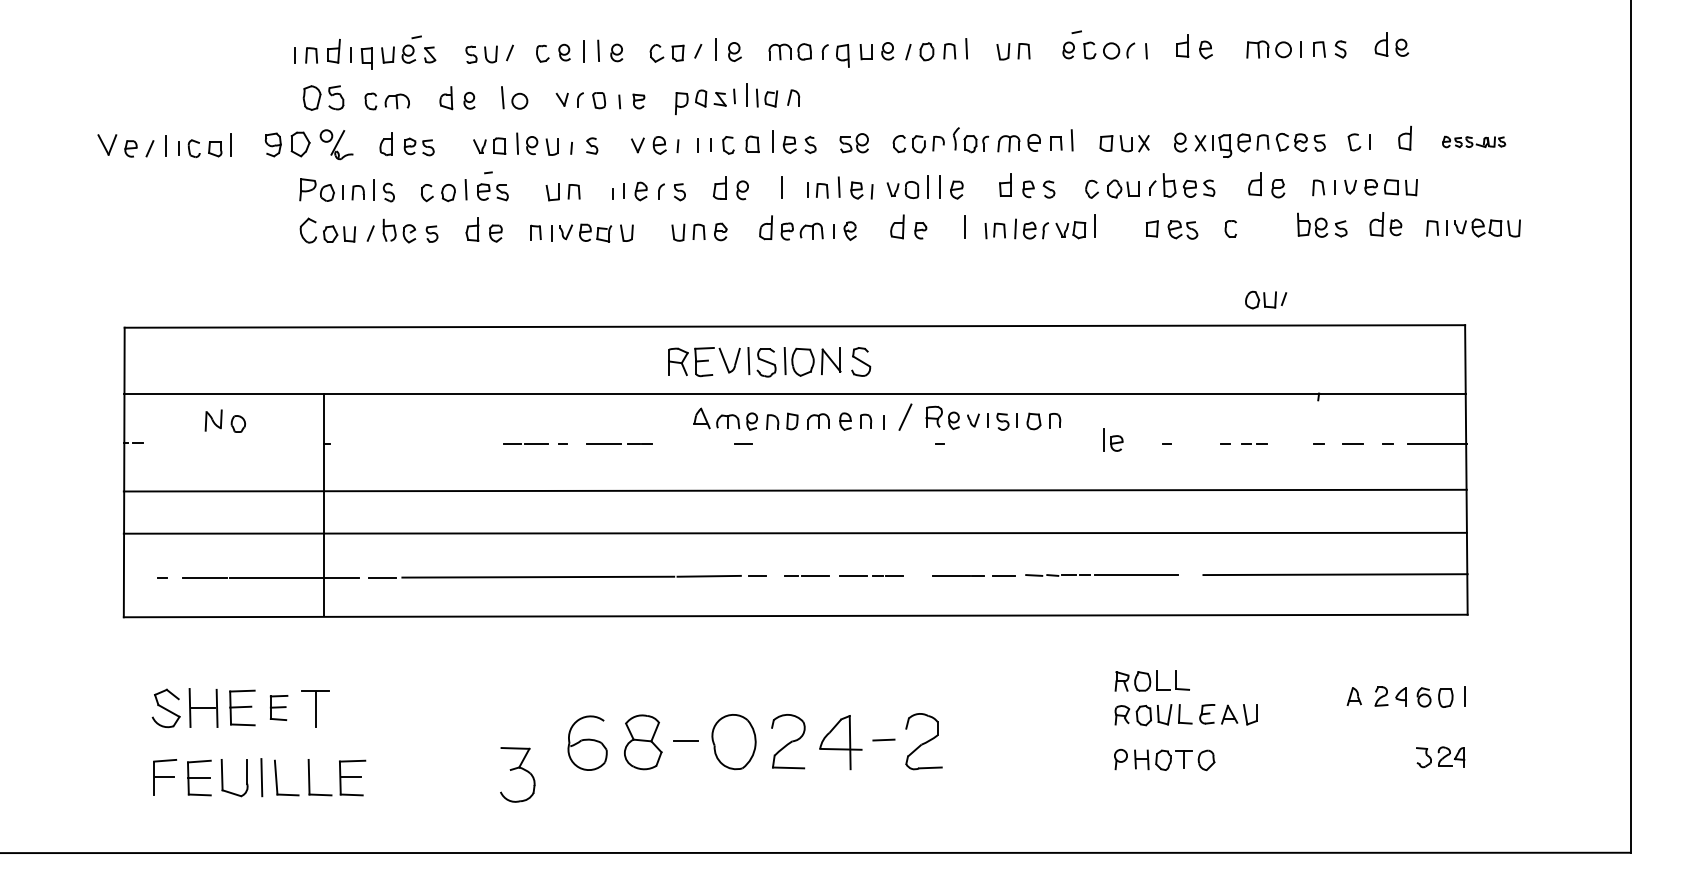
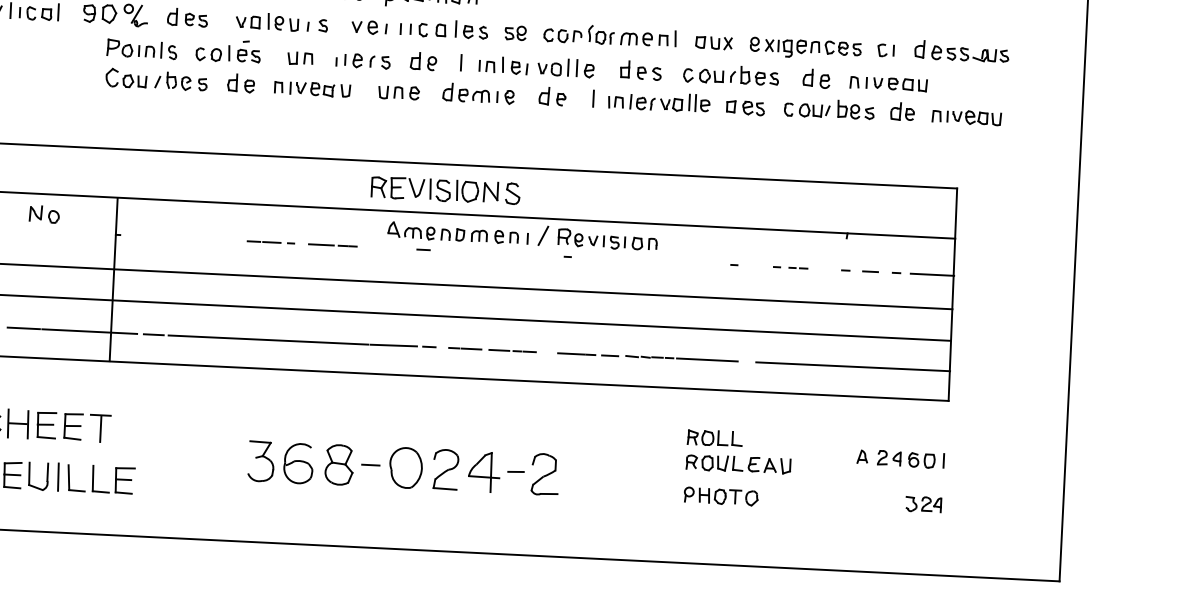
part: (1473, 141) -> (969, 54), size x1.67
part: (1266, 299) -> (814, 110), moved
part: (1113, 439) -> (702, 102), moved
part: (278, 707) -> (73, 426), size x1.43
part: (517, 774) -> (261, 461), moved

